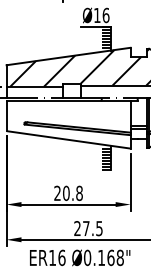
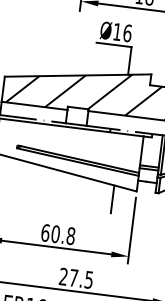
hatch: (105, 36) -> (123, 57), removed
hatch: (105, 158) -> (106, 199), removed
text: (57, 192) -> (45, 231), 20.8 -> 60.8

